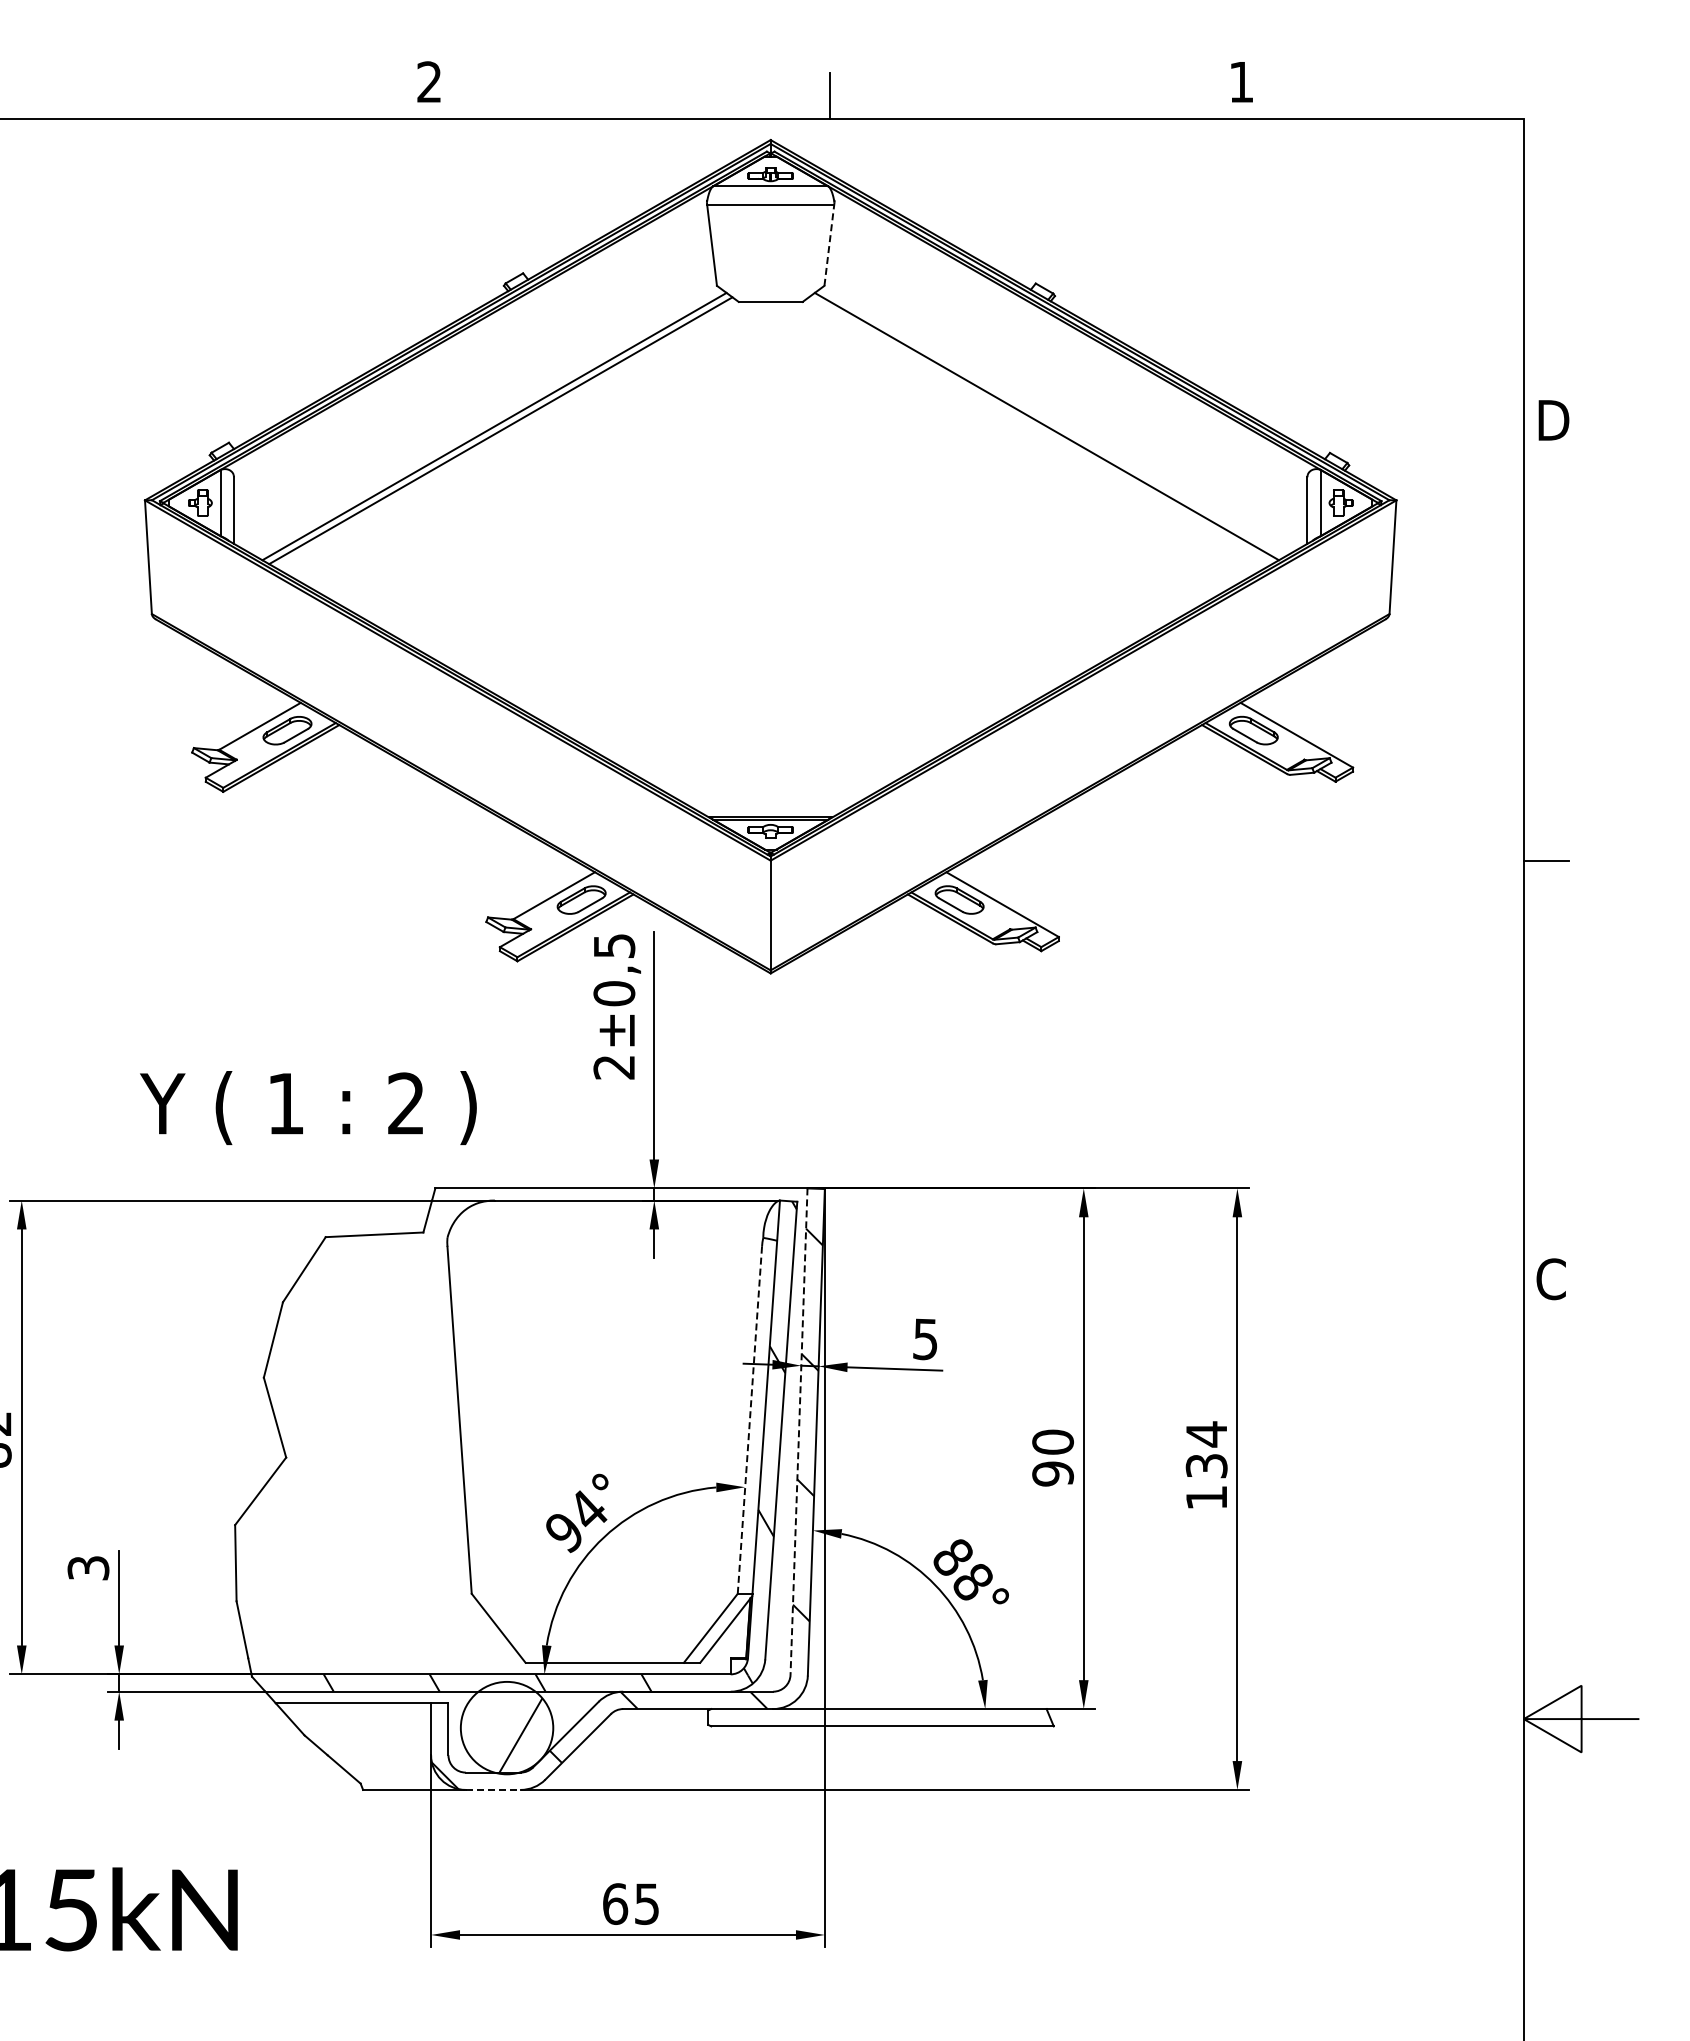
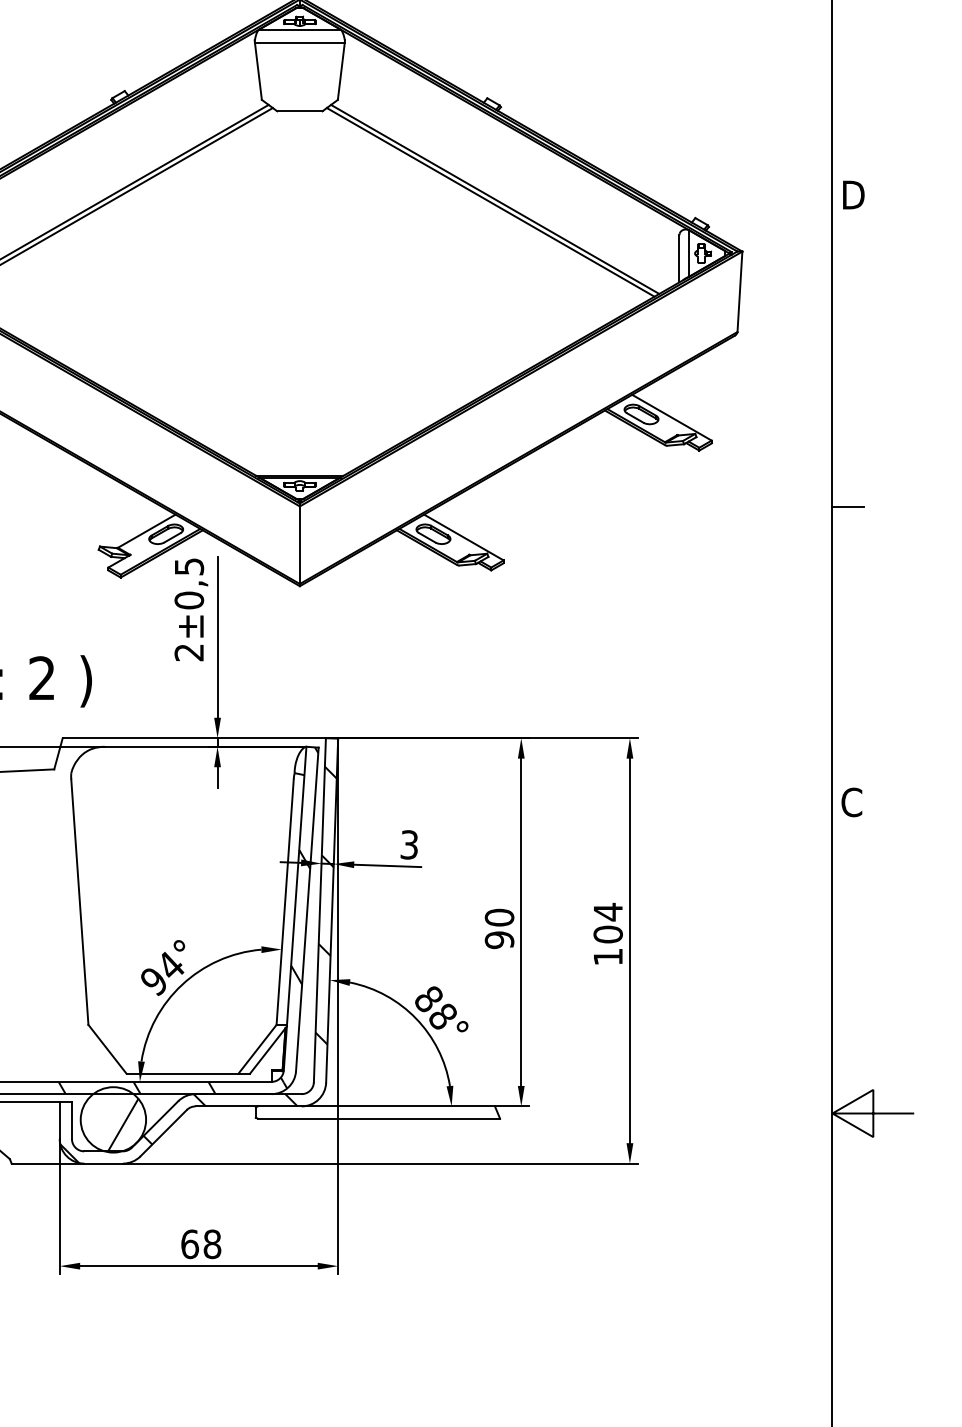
line: (829, 245) -> (341, 71), dashed -> solid
line: (1040, 430) -> (490, 202), added
text: (925, 1338) -> (409, 844), 5 -> 3
line: (749, 1420) -> (284, 902), dashed -> solid
line: (799, 1432) -> (320, 910), dashed -> solid
text: (1206, 1465) -> (608, 934), 134 -> 104
line: (493, 1789) -> (103, 1163), dashed -> solid
text: (646, 1903) -> (212, 1243), 65 -> 68

